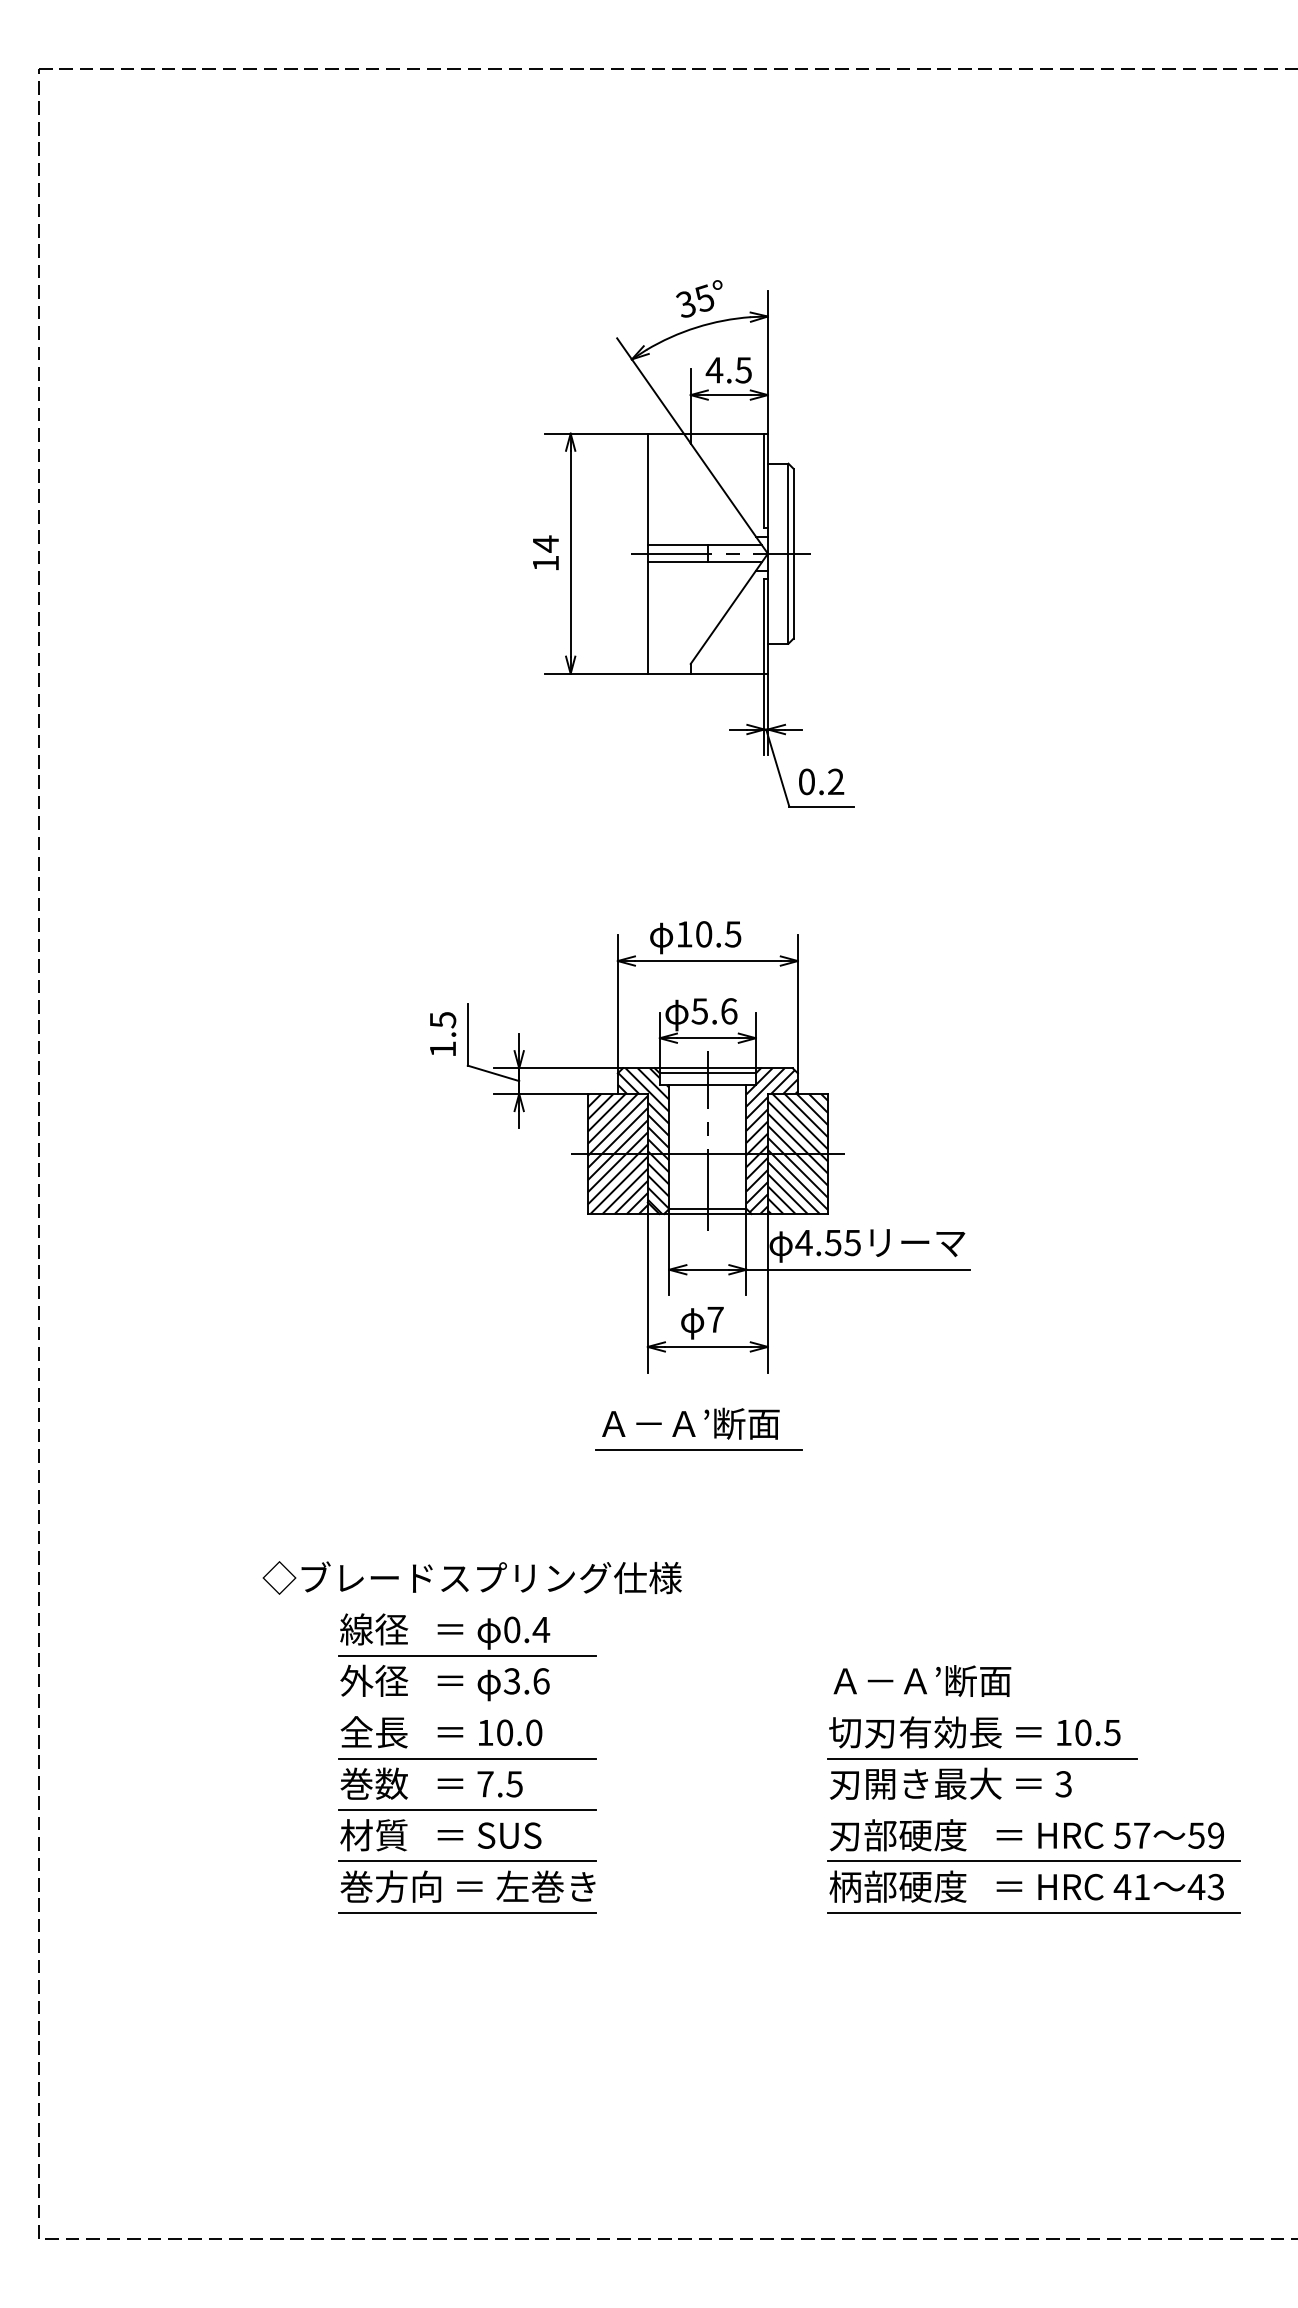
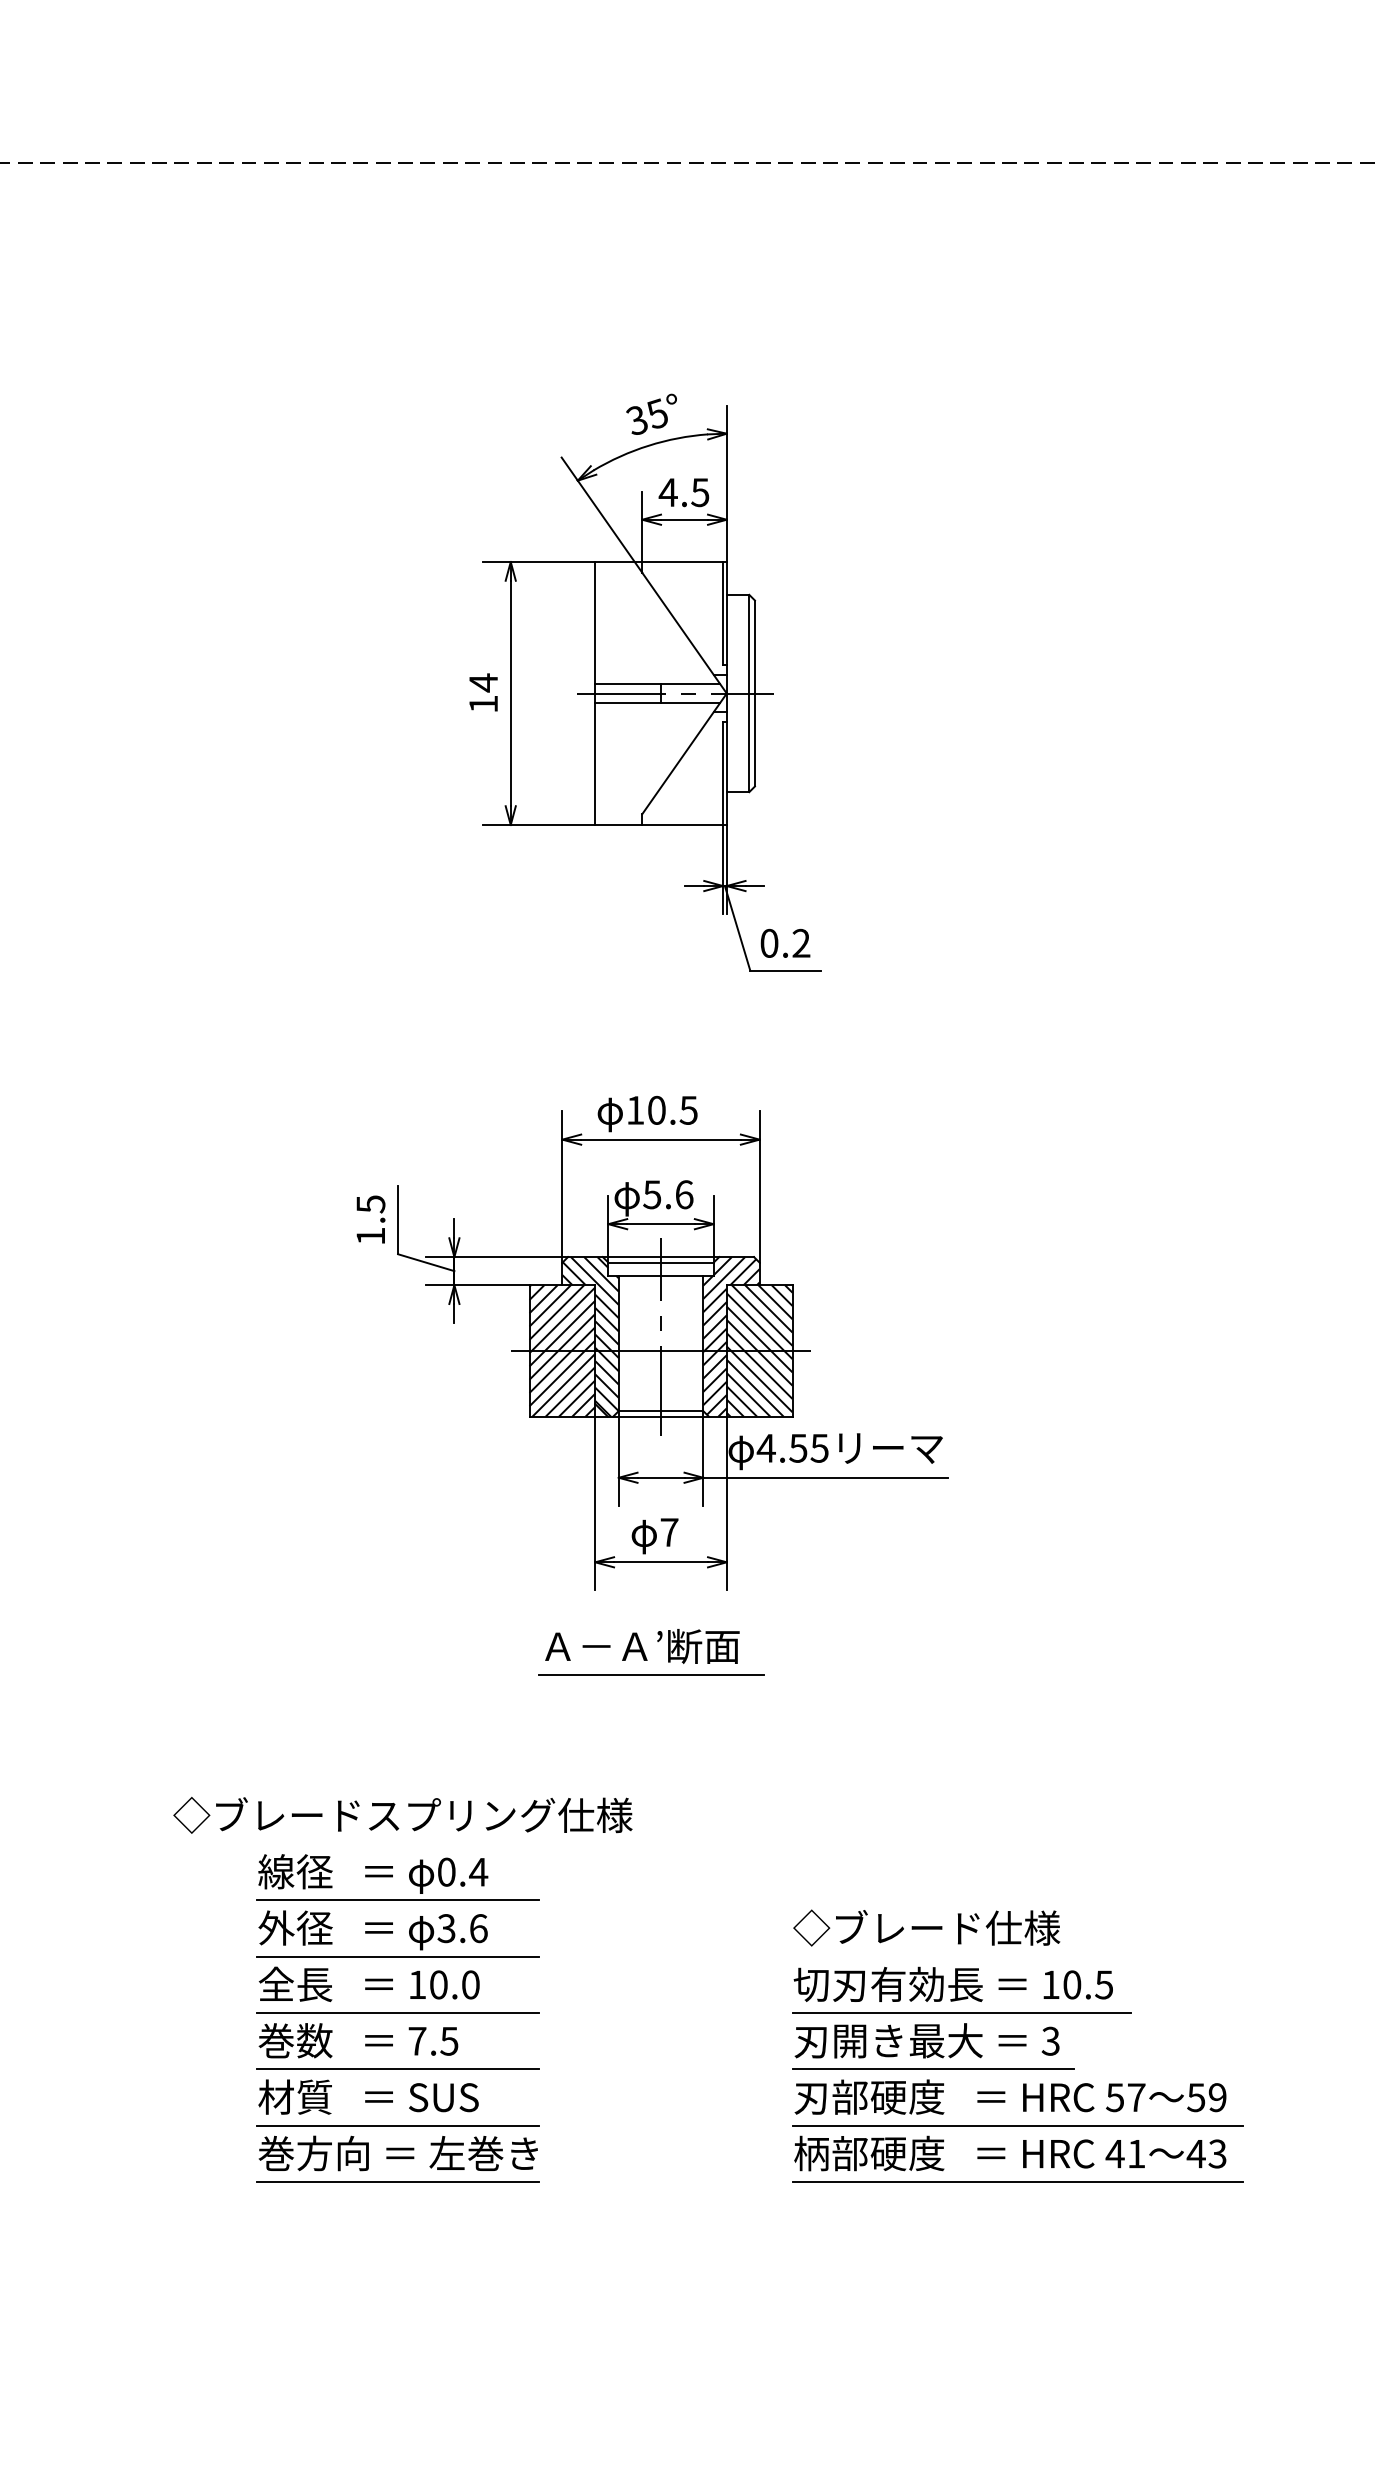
text: (950, 1680) -> (926, 1927), Ａ－Ａ’断面 -> ◇ブレード仕様
line: (467, 1707) -> (397, 1957), added
line: (956, 1809) -> (933, 2068), added

